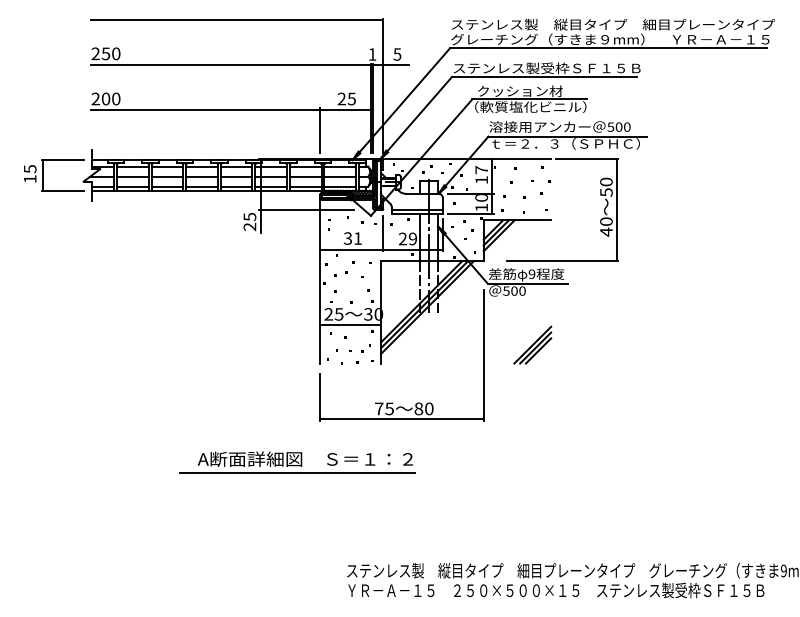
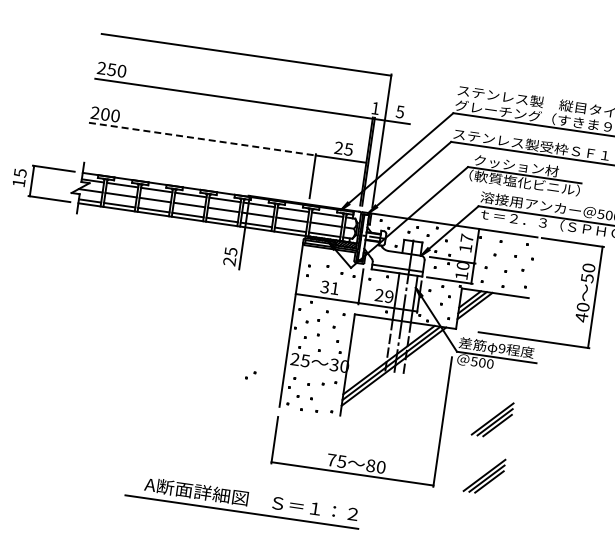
line: (205, 109) -> (202, 139), solid -> dashed
line: (306, 210) -> (287, 253), removed
line: (350, 325) -> (315, 373), removed
part: (365, 348) -> (250, 375), moved
part: (532, 401) -> (484, 474), added

